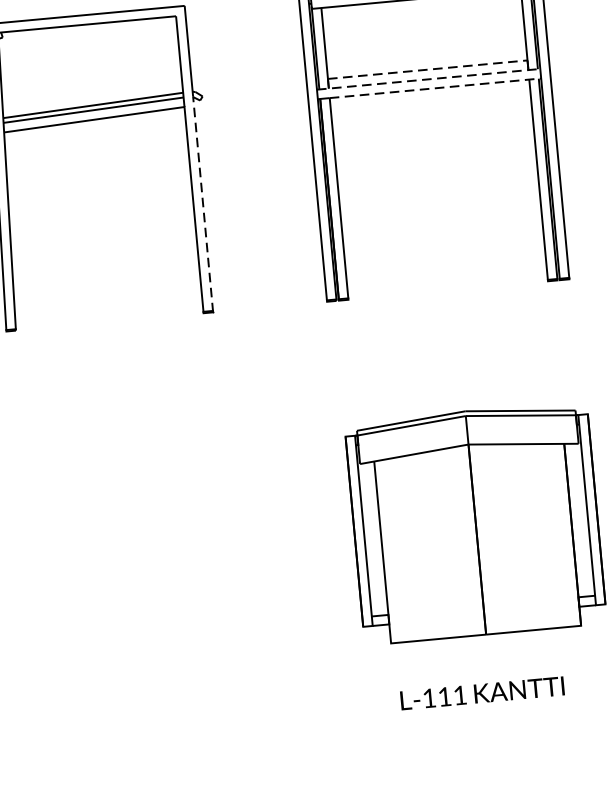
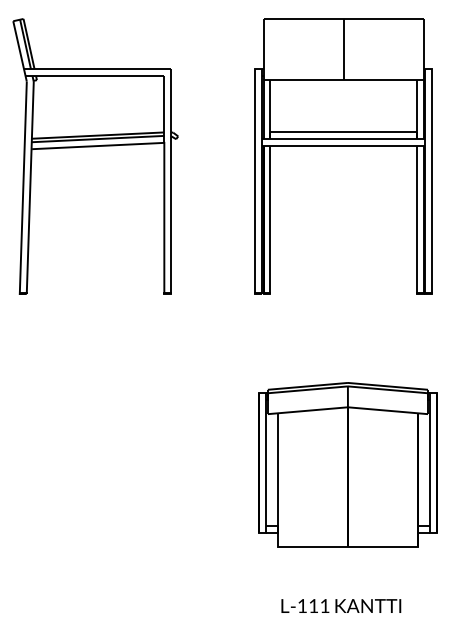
line: (429, 70) -> (344, 132), dashed -> solid
line: (428, 79) -> (343, 139), dashed -> solid
line: (436, 88) -> (348, 146), dashed -> solid
line: (203, 205) -> (171, 215), dashed -> solid
text: (482, 692) -> (341, 605), moved

